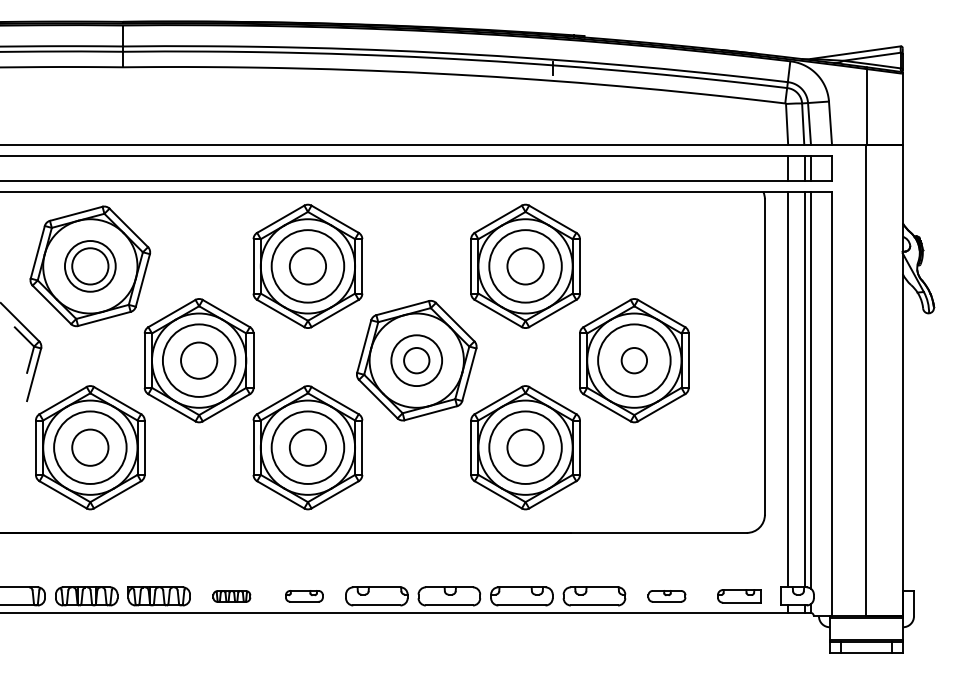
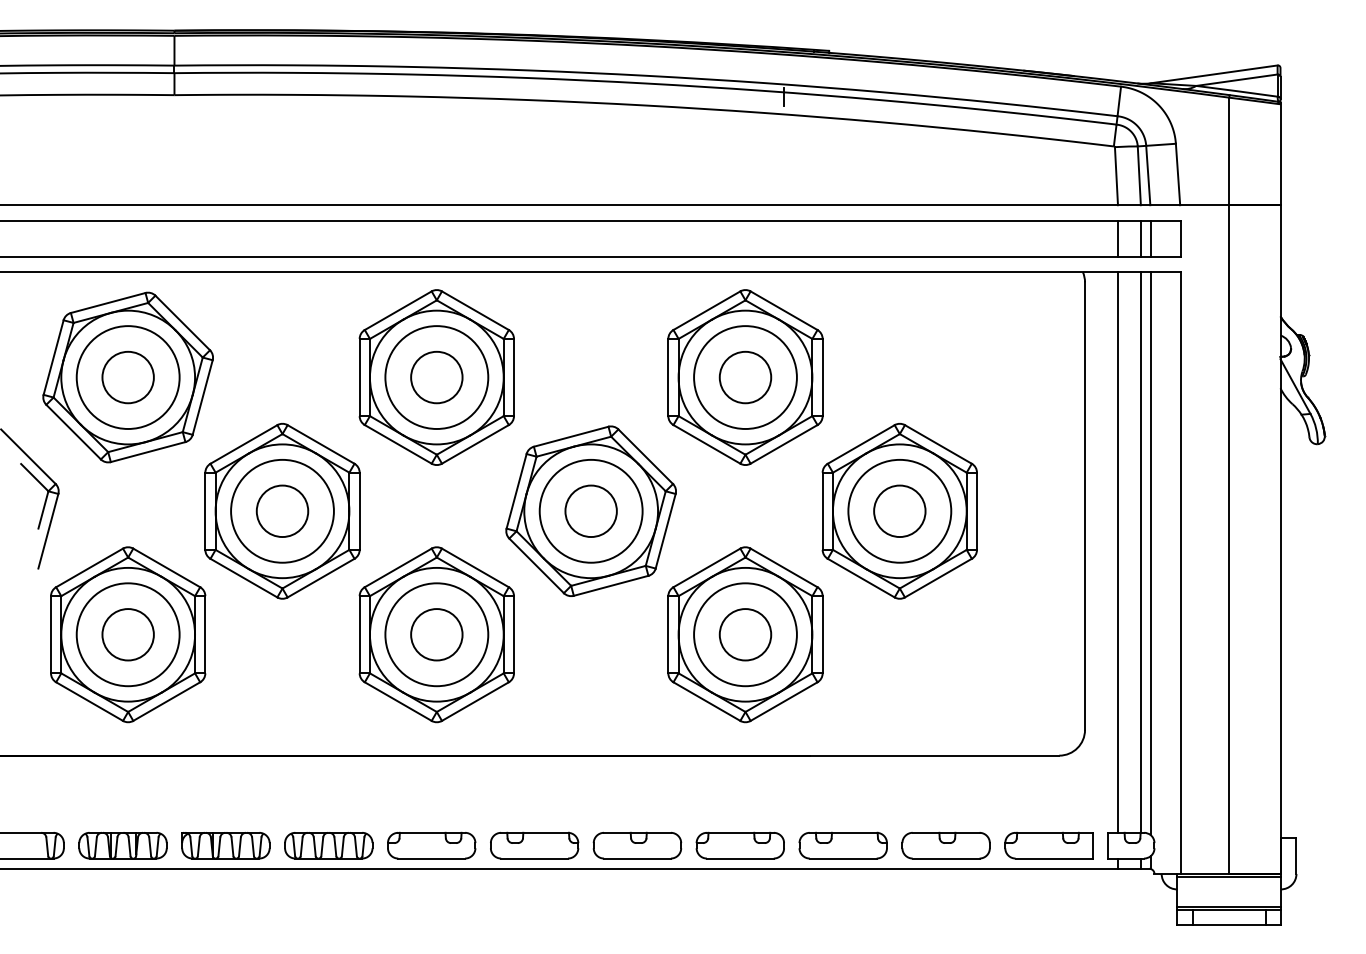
circle: (89, 266) -> (127, 377), size x1.43
circle: (416, 360) -> (590, 510), size x1.43
circle: (416, 360) -> (590, 511), size x1.43
circle: (634, 360) -> (899, 511), size x1.43
part: (231, 596) -> (328, 845), size x1.67
part: (304, 596) -> (431, 845), size x1.67
part: (666, 596) -> (945, 845), size x1.67
part: (739, 596) -> (1048, 845), size x1.43

